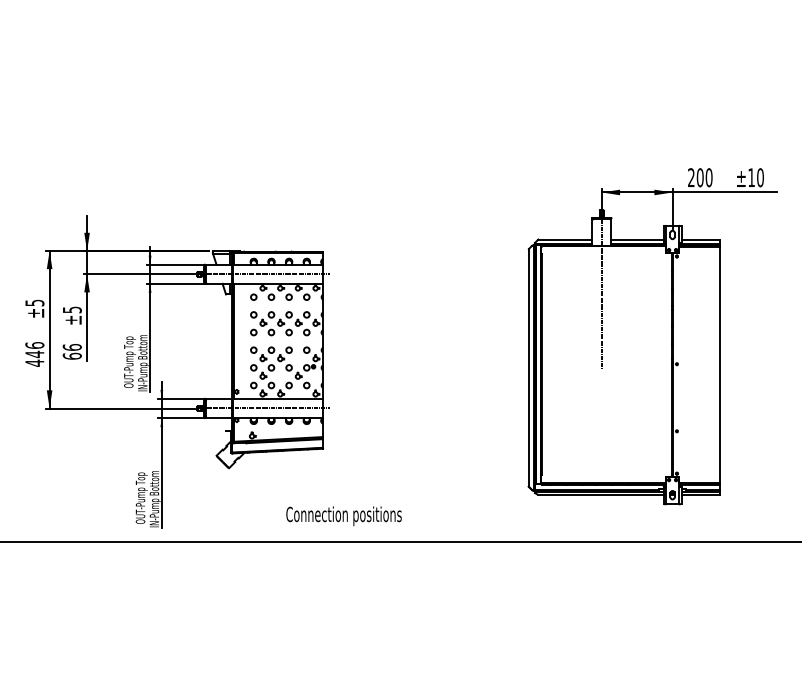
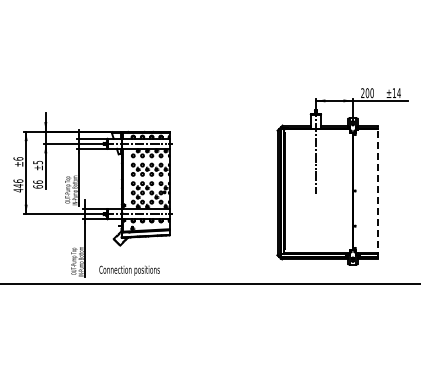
text: (759, 178) -> (398, 93), ±10 -> ±14
text: (35, 302) -> (18, 158), ±5 -> ±6
line: (719, 367) -> (377, 192), solid -> dashed
text: (343, 515) -> (129, 270), moved

